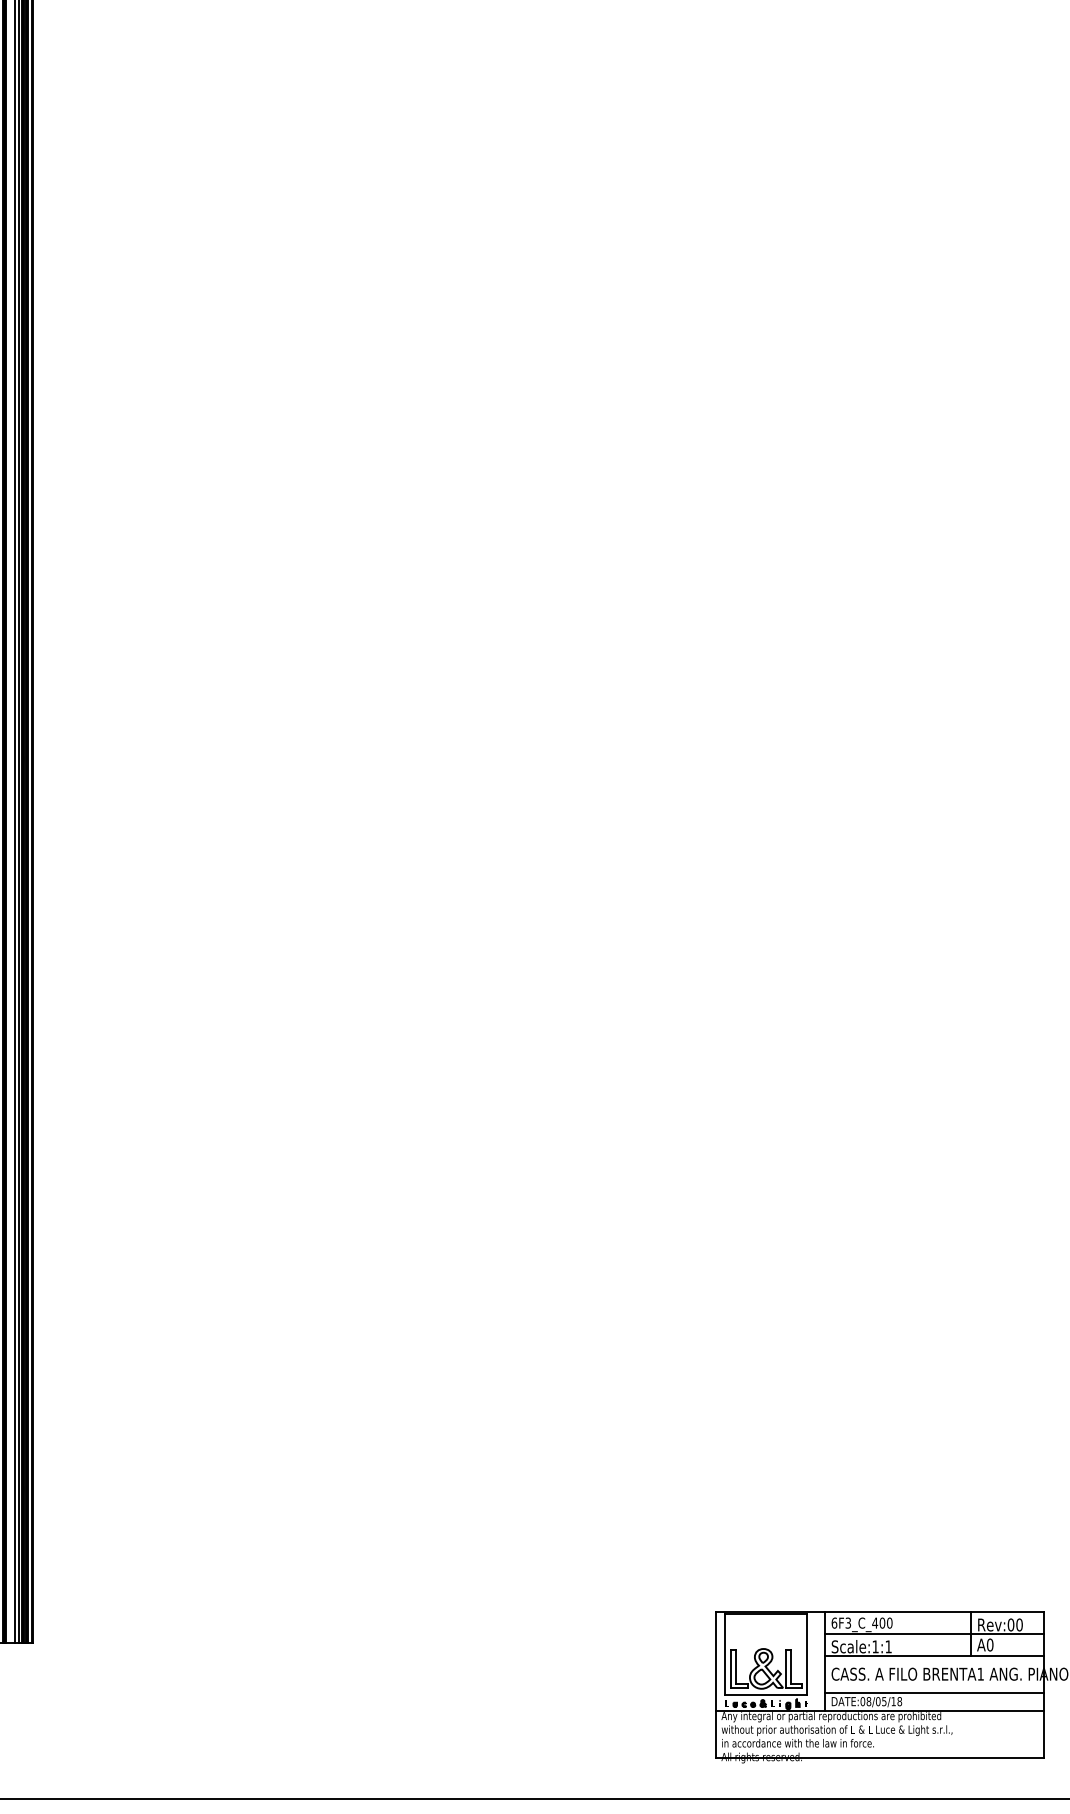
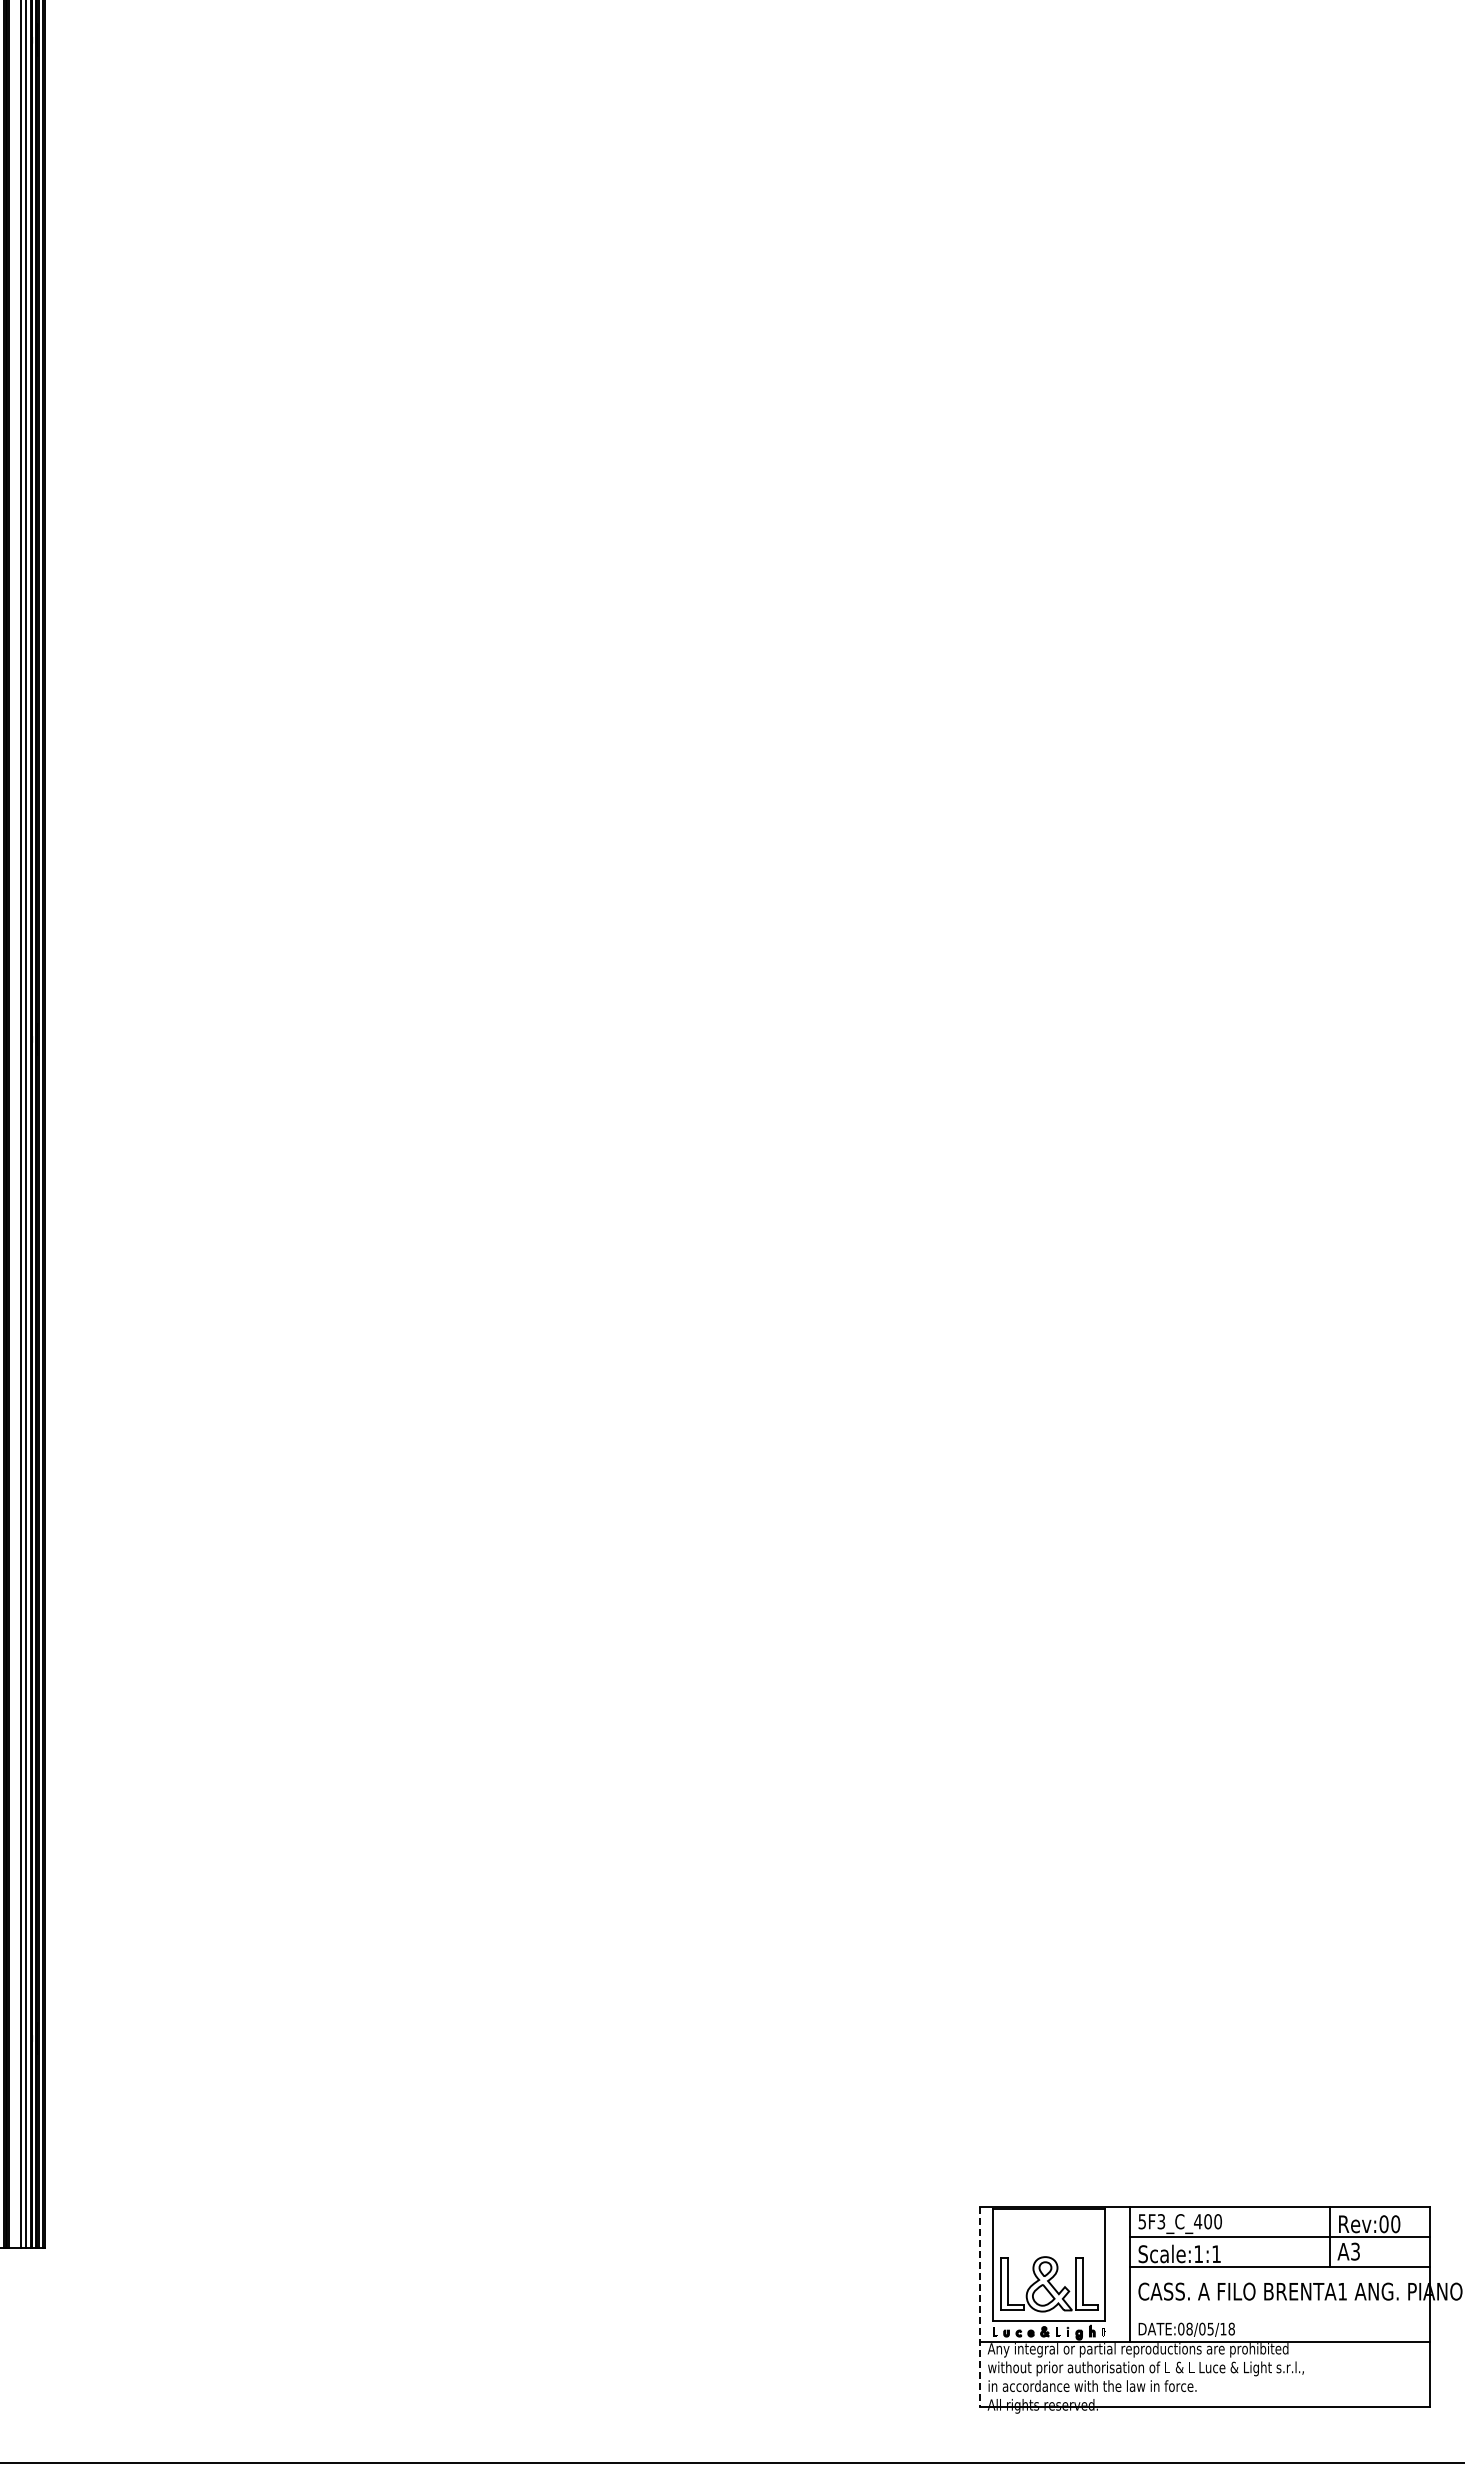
text: (834, 1622) -> (1142, 2221), 6F3_C_400 -> 5F3_C_400
text: (990, 1644) -> (1355, 2251), A0 -> A3
line: (716, 1685) -> (980, 2306), solid -> dashed
line: (934, 1692) -> (1279, 2316), removed

